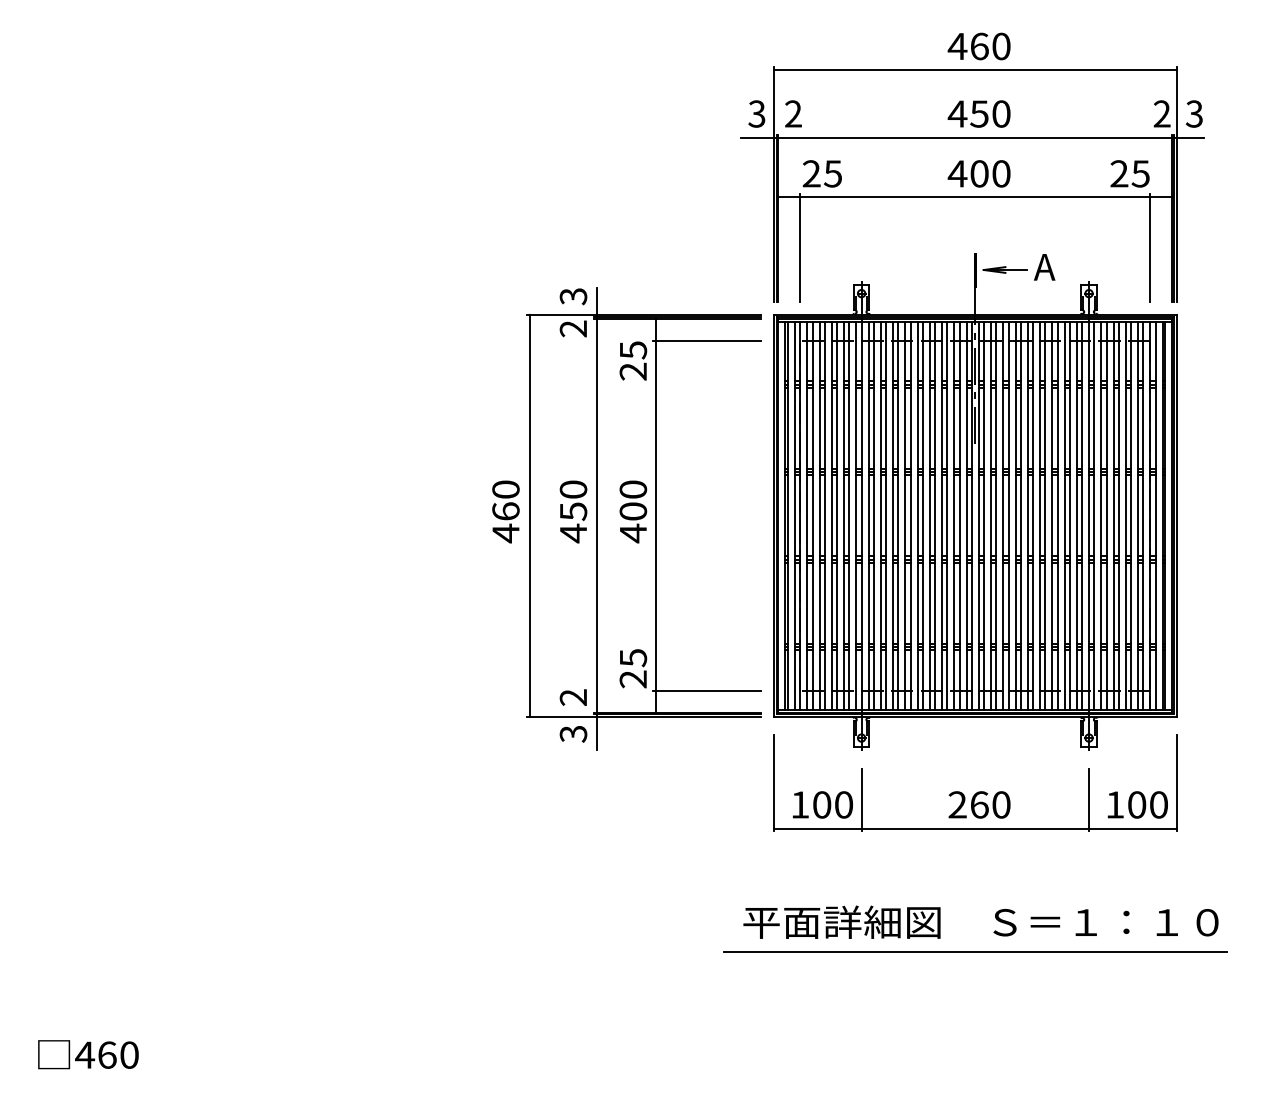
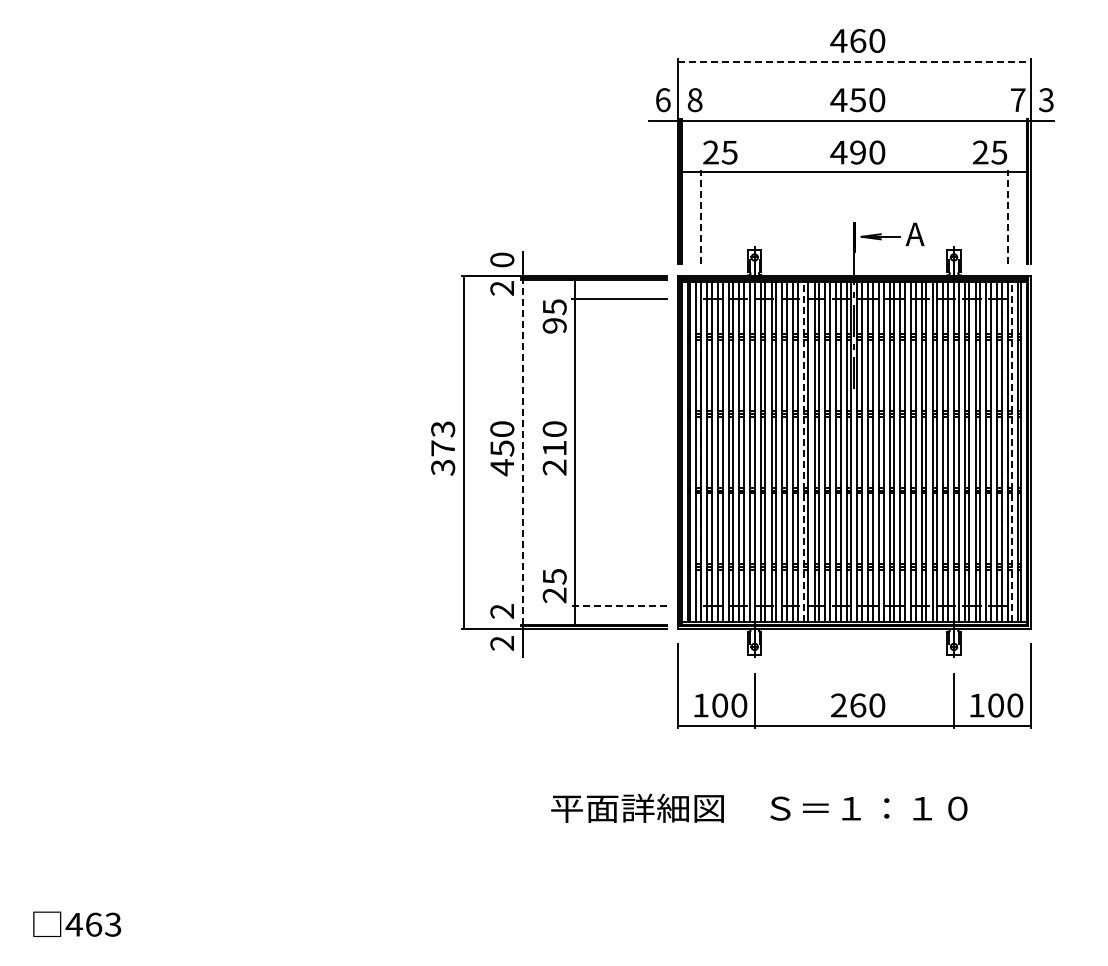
line: (975, 69) -> (854, 61), solid -> dashed
text: (1161, 113) -> (1017, 99), 2 -> 7
text: (756, 114) -> (662, 100), 3 -> 6
text: (792, 114) -> (694, 100), 2 -> 8
text: (980, 173) -> (858, 152), 400 -> 490
line: (800, 246) -> (701, 216), solid -> dashed
line: (1150, 246) -> (1007, 216), solid -> dashed
text: (573, 295) -> (502, 259), 3 -> 0
text: (633, 371) -> (554, 325), 25 -> 95
text: (506, 511) -> (443, 448), 460 -> 373
line: (596, 515) -> (522, 451), solid -> dashed
line: (917, 515) -> (803, 451), solid -> dashed
line: (1155, 515) -> (1012, 451), solid -> dashed
text: (633, 523) -> (554, 458), 400 -> 210
line: (706, 690) -> (618, 605), solid -> dashed
text: (573, 734) -> (502, 643), 3 -> 2
text: (981, 921) -> (759, 807), moved
line: (974, 952) -> (853, 834), removed
text: (129, 1054) -> (113, 924), 460 -> 463

